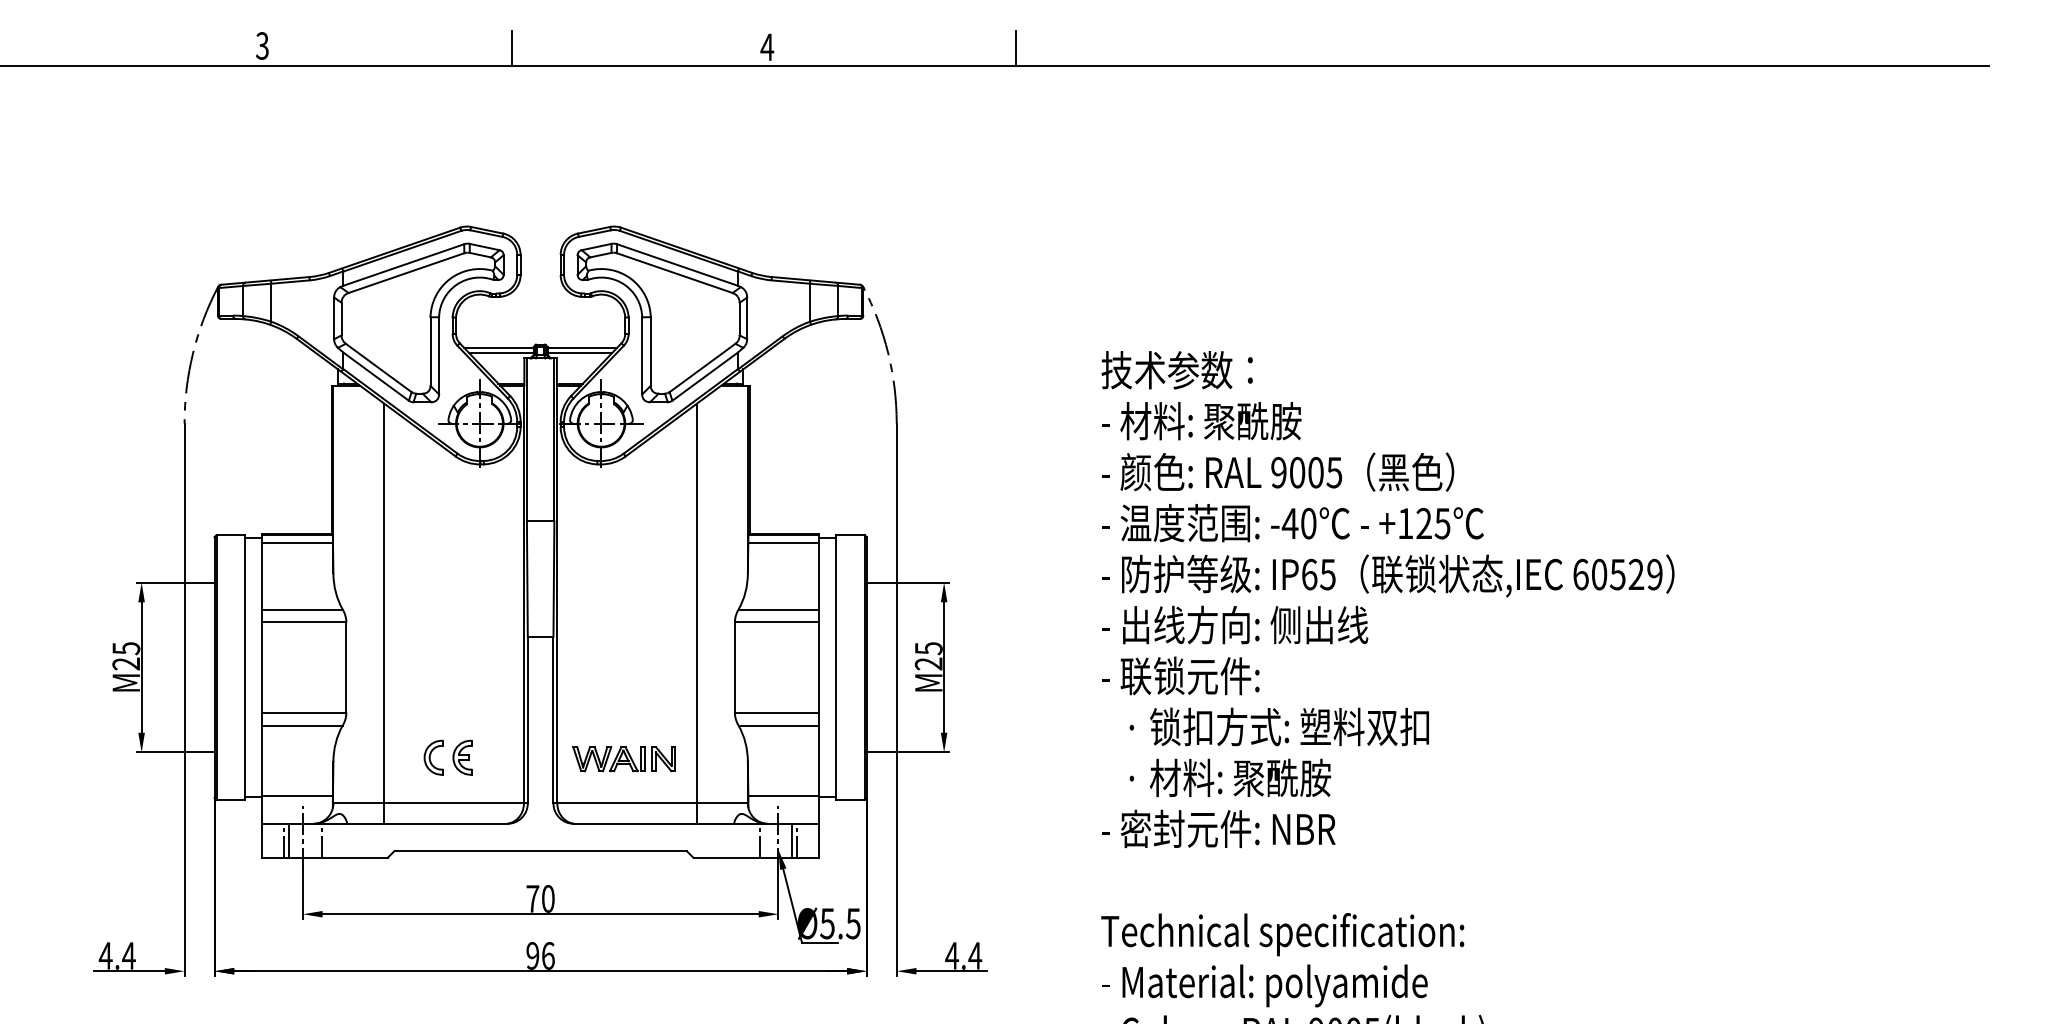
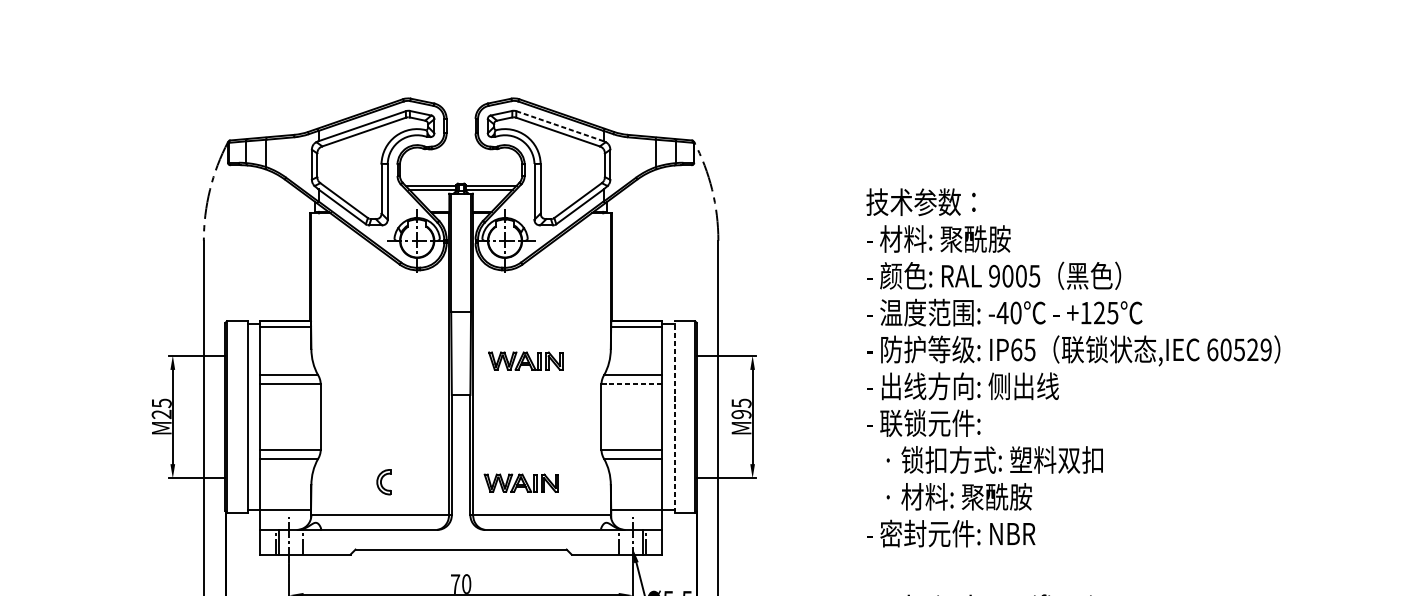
line: (677, 265) -> (559, 126), solid -> dashed
part: (629, 590) -> (525, 361), added
line: (384, 613) -> (348, 377), removed
line: (696, 613) -> (573, 377), removed
line: (777, 622) -> (632, 384), solid -> dashed
text: (928, 663) -> (741, 414), M25 -> M95
line: (836, 667) -> (674, 417), solid -> dashed
part: (462, 757) -> (404, 482), removed

